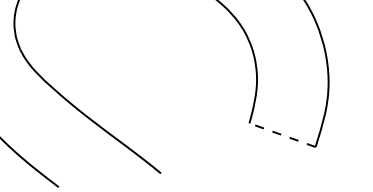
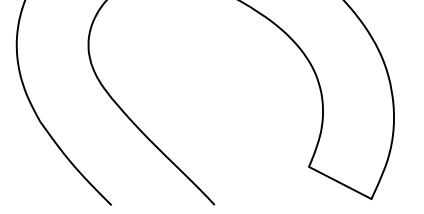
line: (281, 134) -> (339, 182), dashed -> solid

